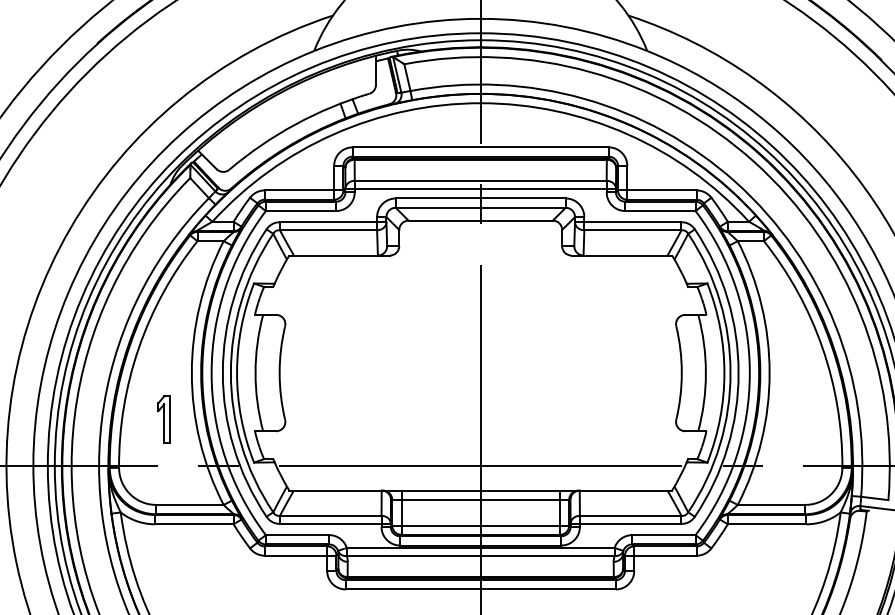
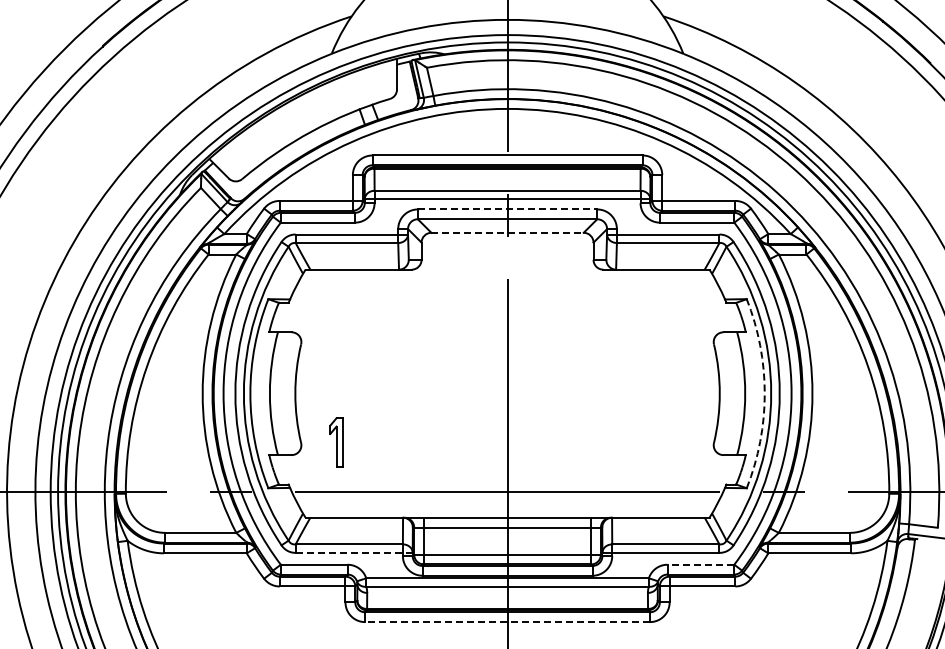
line: (480, 198) -> (507, 209), solid -> dashed
line: (481, 220) -> (508, 232), solid -> dashed
arc: (724, 372) -> (764, 393), solid -> dashed
part: (164, 419) -> (336, 442), moved
line: (335, 523) -> (354, 552), solid -> dashed
line: (663, 534) -> (700, 564), solid -> dashed
line: (480, 589) -> (507, 622), solid -> dashed

